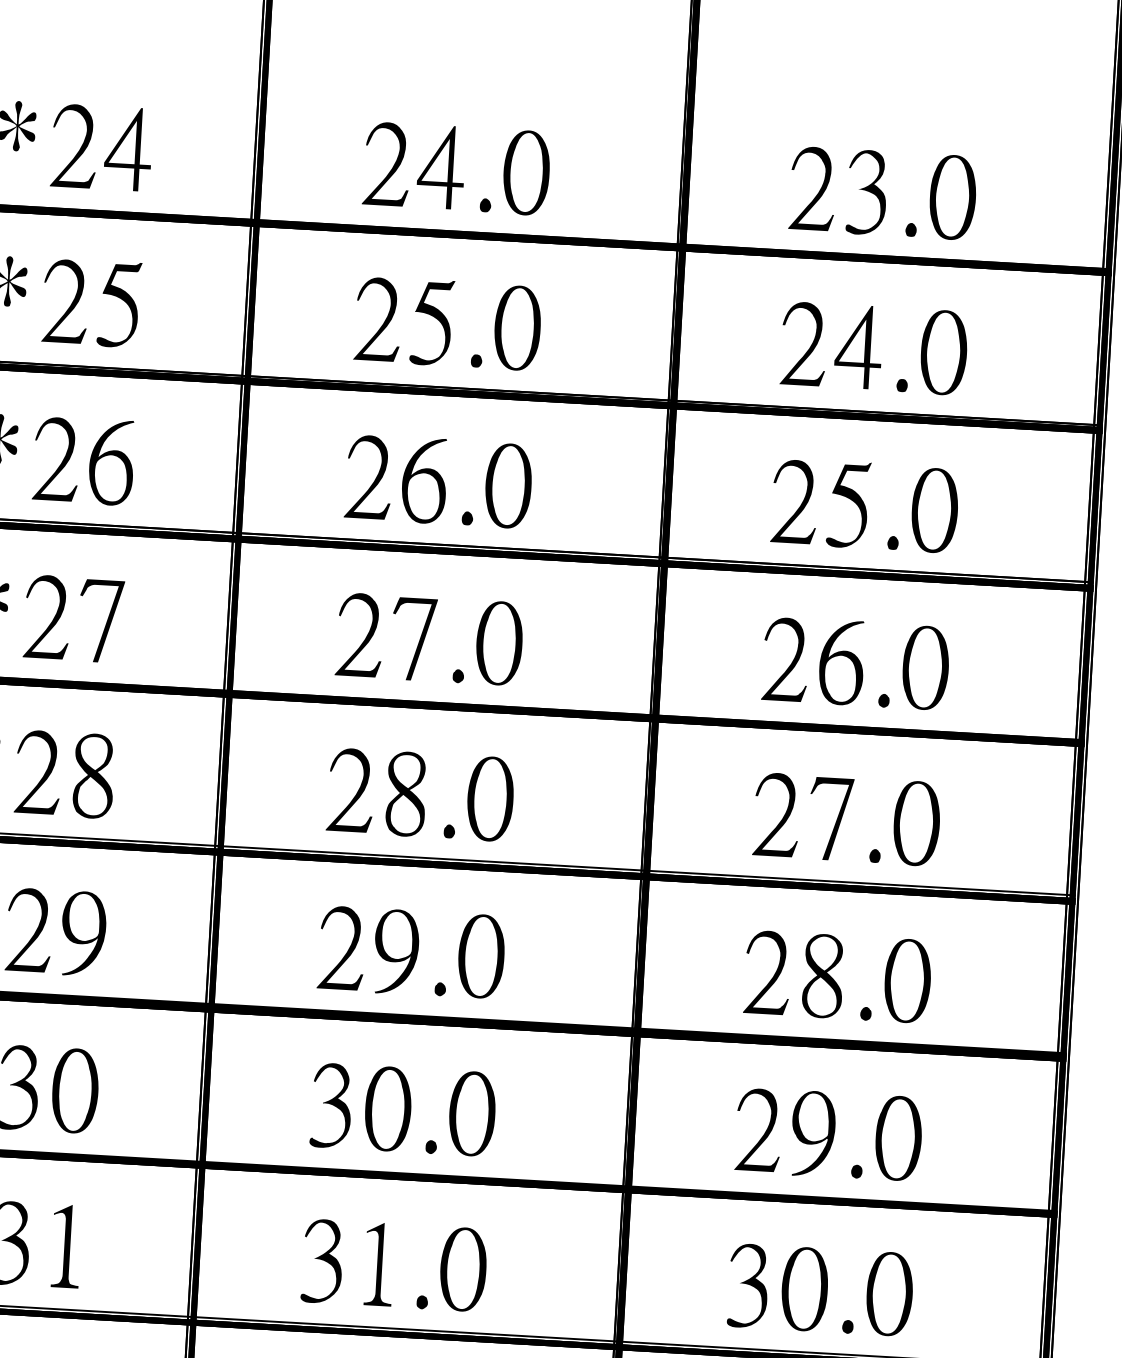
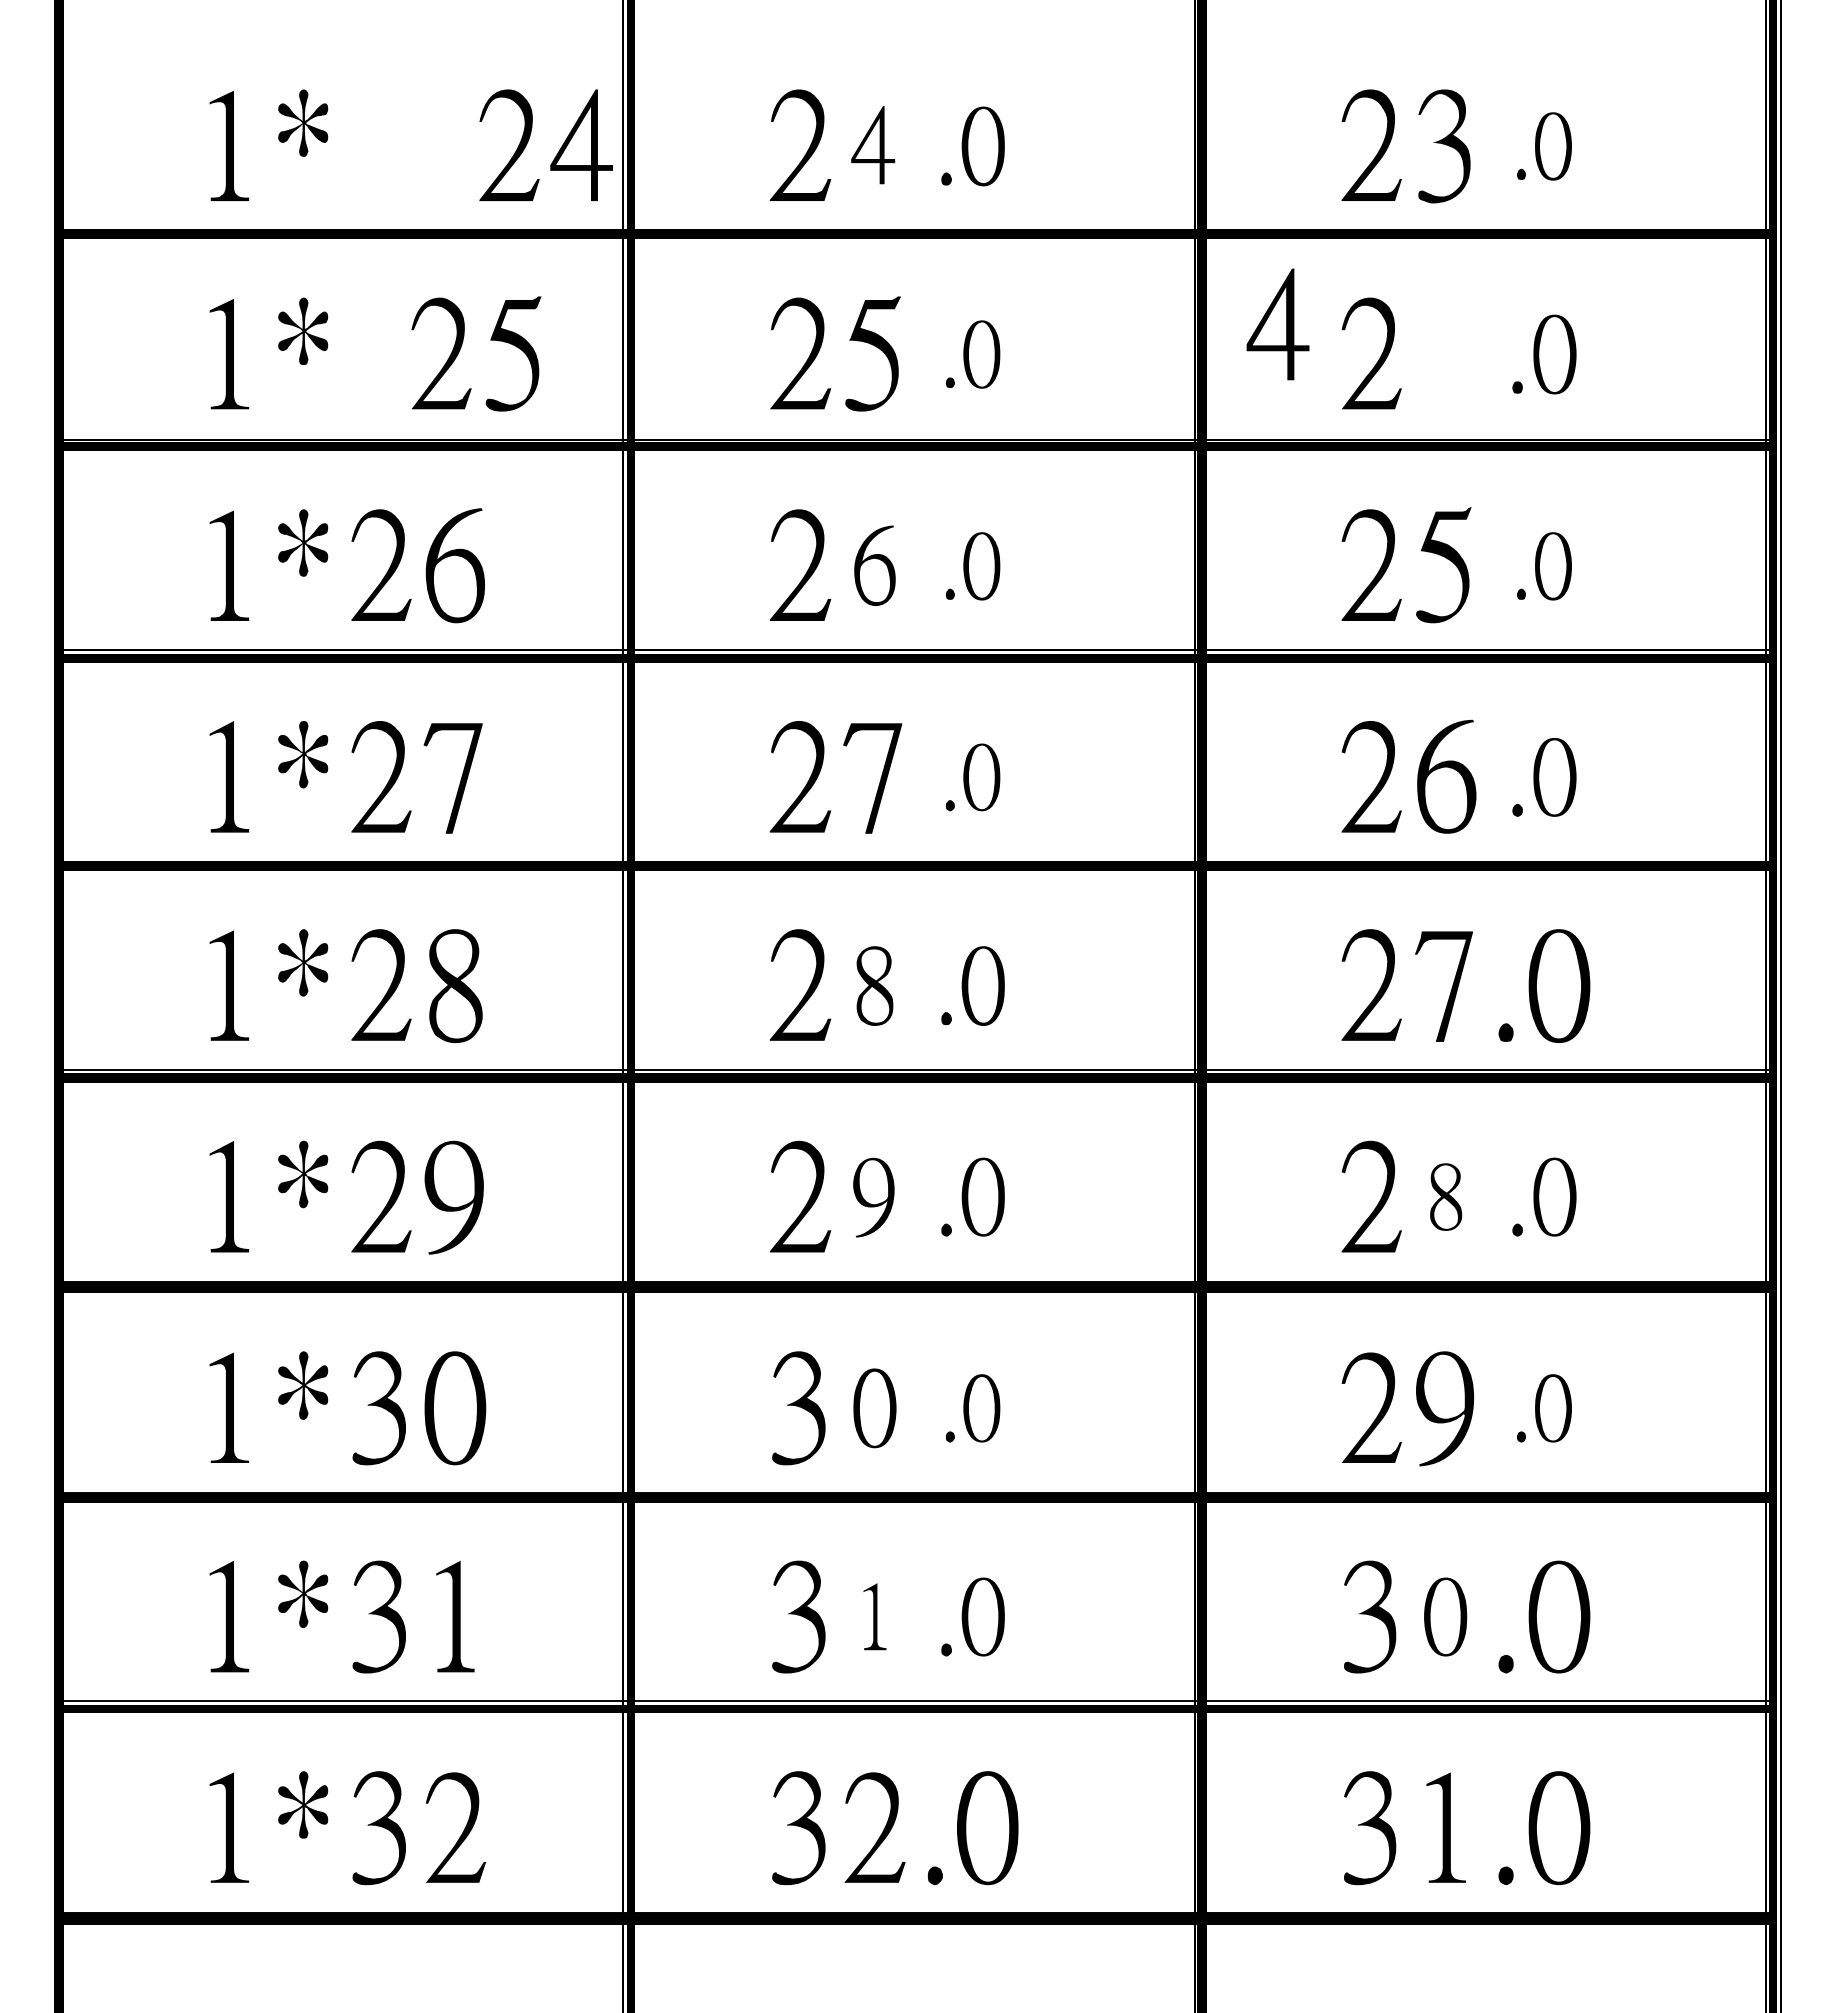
part: (110, 153) -> (557, 152), moved
part: (440, 166) -> (872, 144), size x0.7
part: (515, 172) -> (972, 146), size x0.7
part: (941, 196) -> (1544, 146), size x0.6
part: (81, 296) -> (462, 345), moved
part: (506, 327) -> (972, 354), size x0.6
part: (858, 346) -> (1277, 324), moved
part: (932, 352) -> (1544, 354), size x0.7
part: (424, 480) -> (874, 565), size x0.7
part: (497, 485) -> (972, 566), size x0.6
part: (923, 510) -> (1544, 566), size x0.6
part: (488, 642) -> (972, 777), size x0.6
part: (914, 667) -> (1544, 777), size x0.7
part: (406, 793) -> (874, 985), size x0.7
part: (479, 797) -> (972, 985), size x0.7
part: (396, 951) -> (873, 1197), size x0.7
part: (470, 955) -> (972, 1196), size x0.7
part: (822, 975) -> (1445, 1196), size x0.6
part: (896, 979) -> (1544, 1196), size x0.7
part: (387, 1109) -> (874, 1408), size x0.7
part: (460, 1113) -> (972, 1408), size x0.6
part: (887, 1137) -> (1544, 1408), size x0.6
part: (378, 1264) -> (874, 1616), size x0.6
part: (452, 1268) -> (972, 1616), size x0.7
part: (804, 1288) -> (1445, 1616), size x0.7

